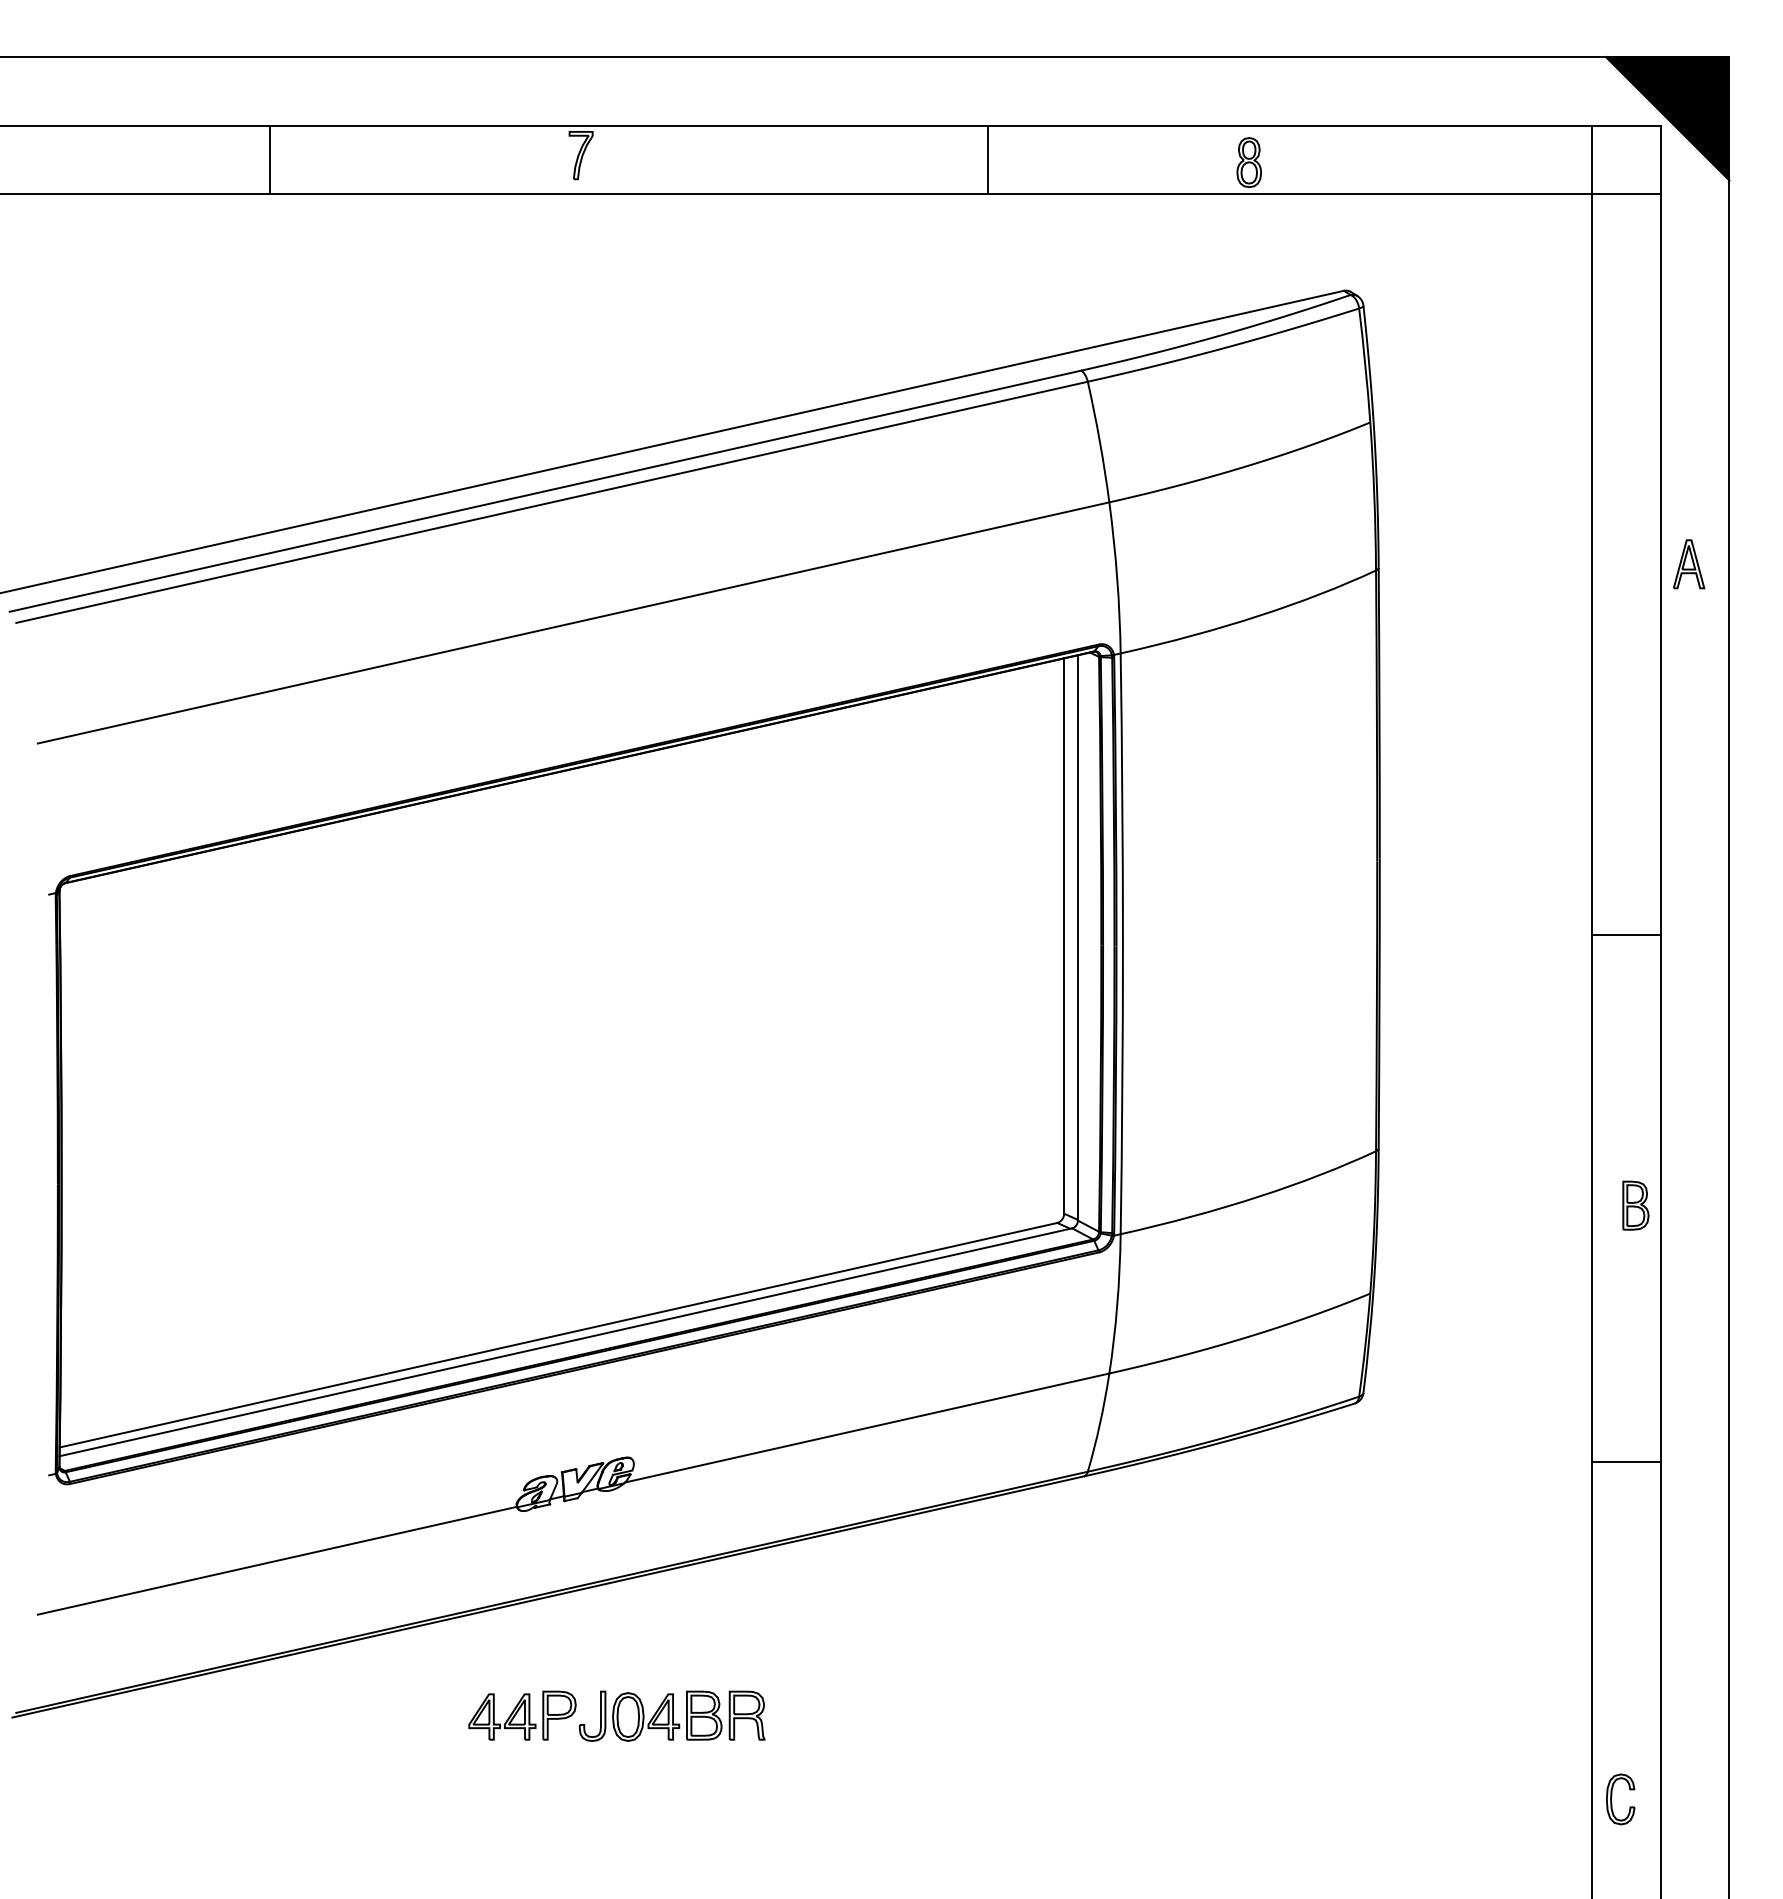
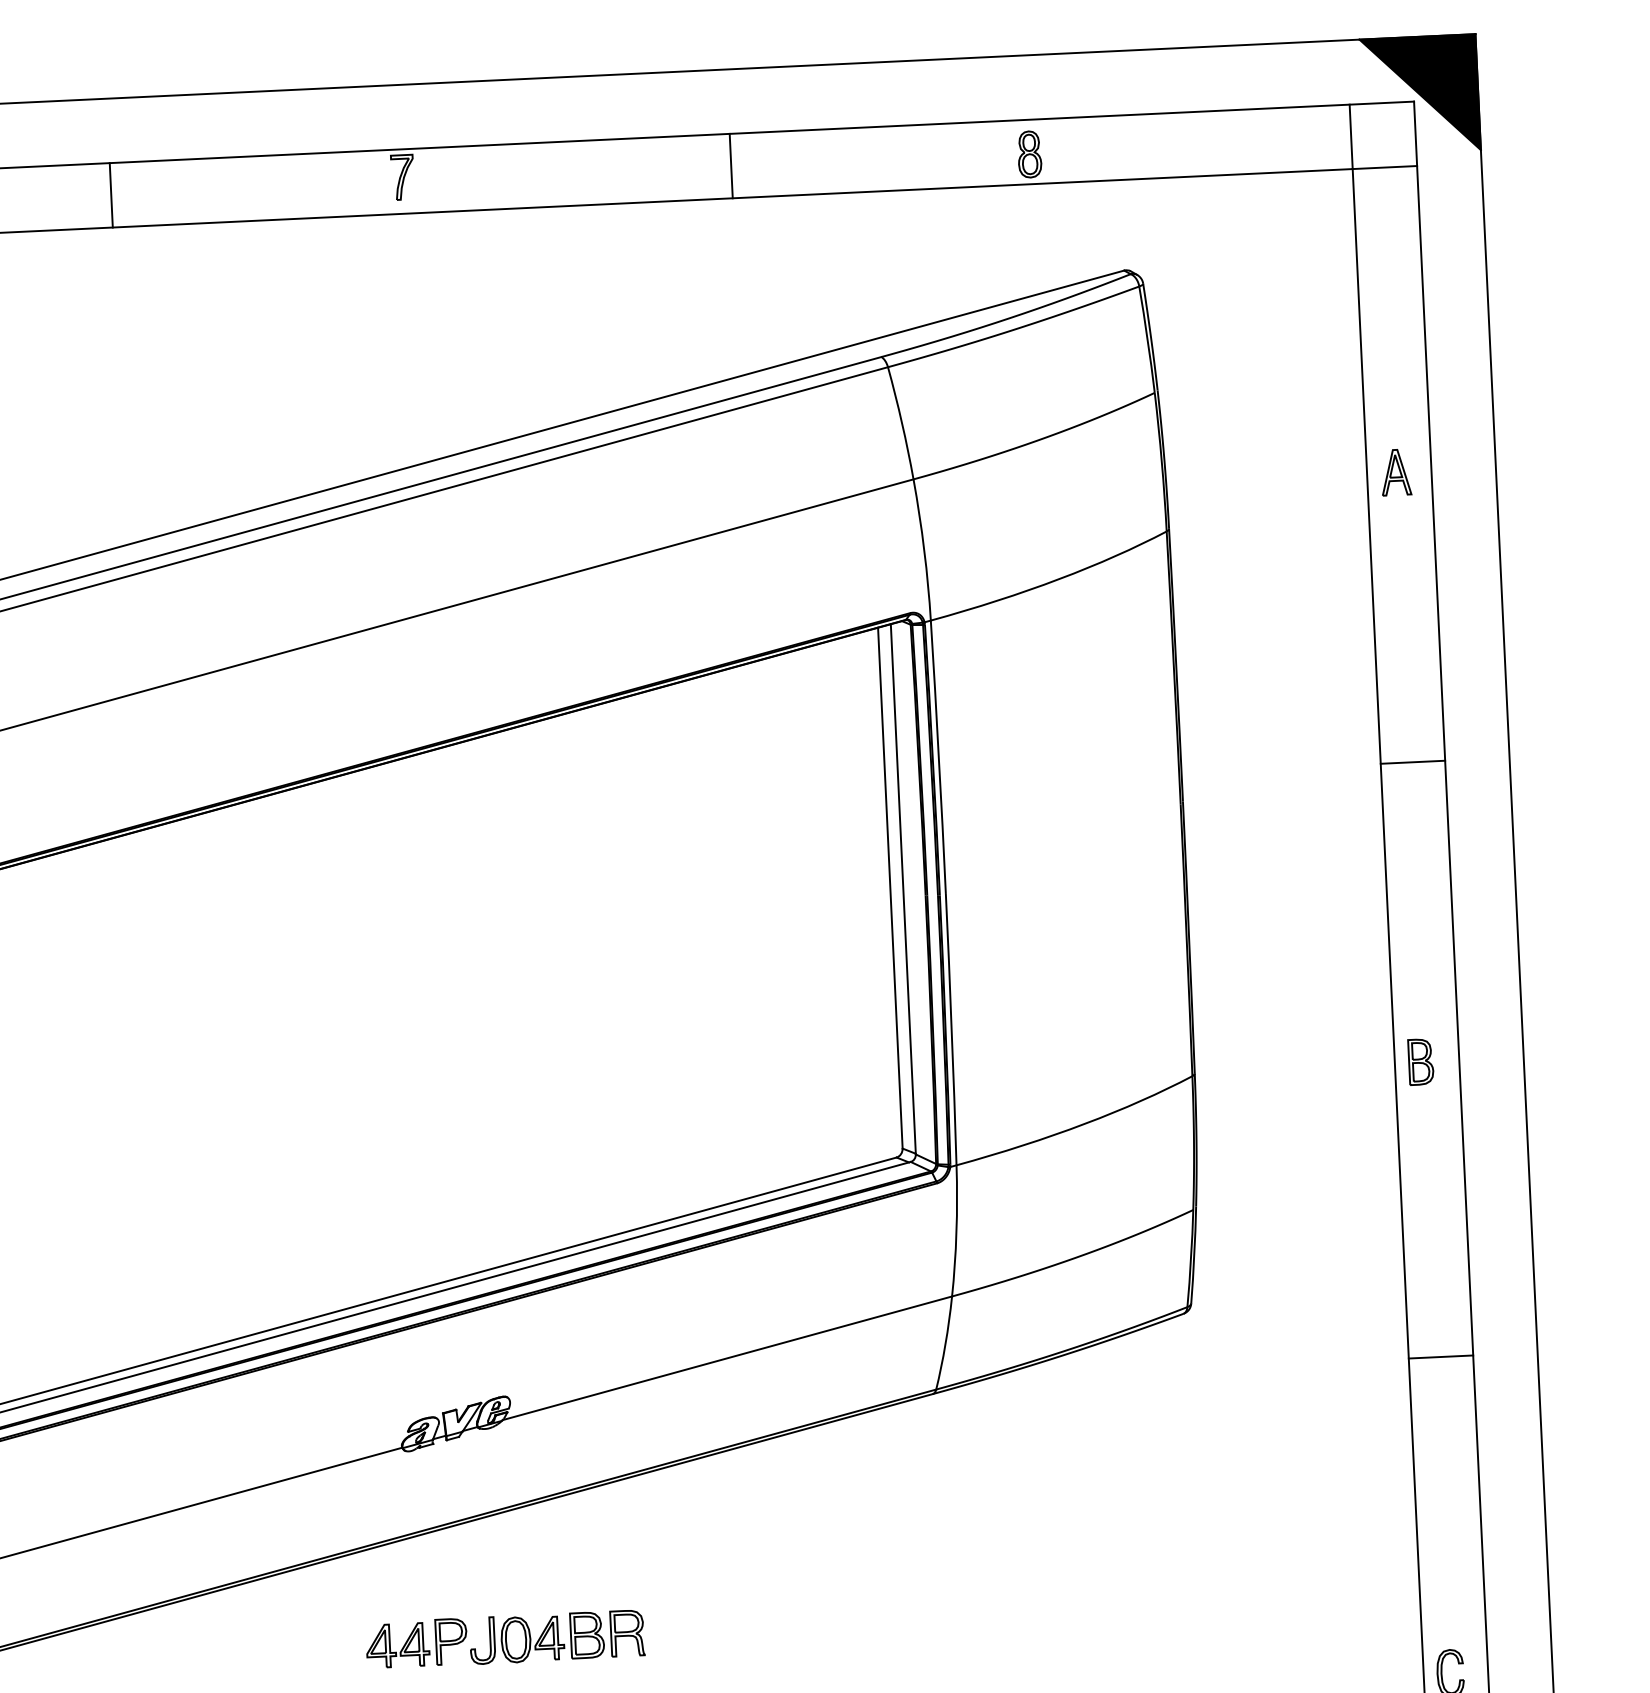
line: (988, 159) -> (731, 165), moved
part: (1689, 564) -> (1396, 472), moved
line: (1626, 935) -> (1413, 762), moved
part: (1635, 1205) -> (1420, 1061), moved

